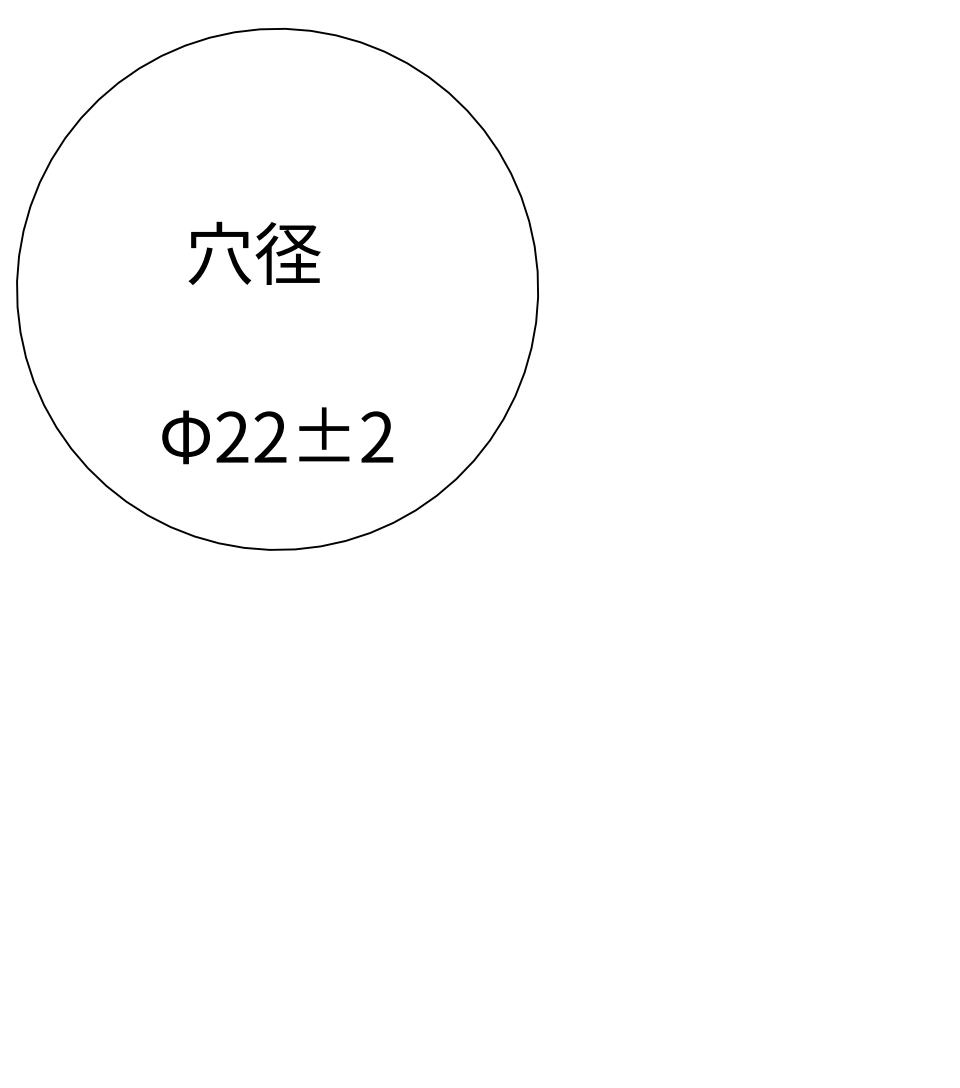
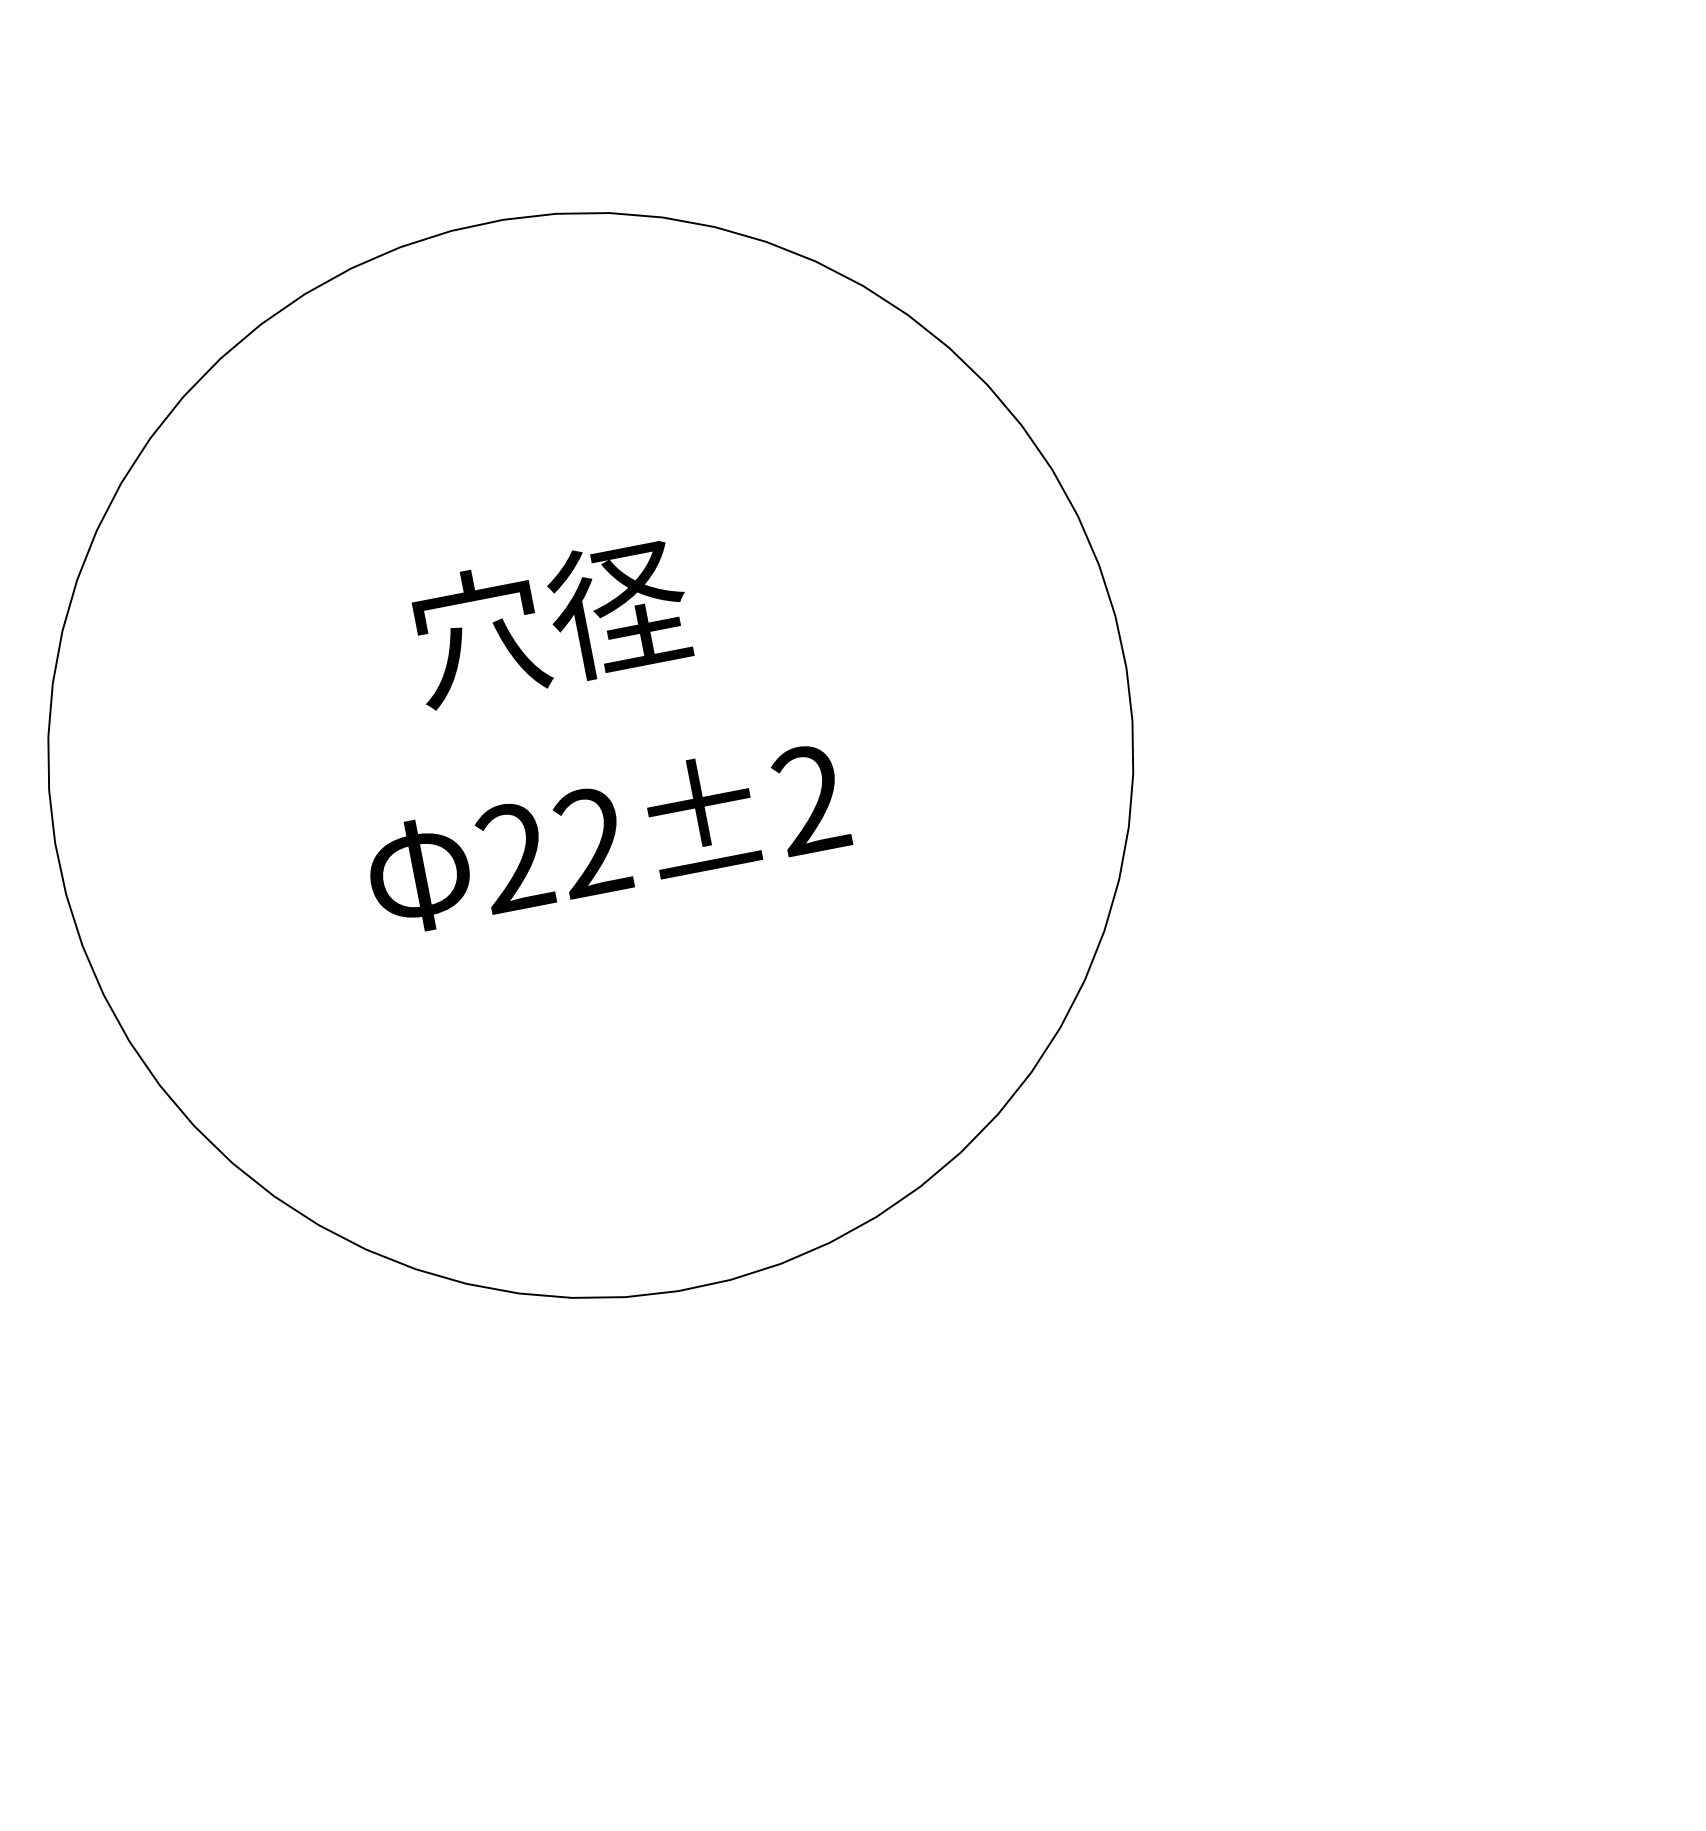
text: (254, 252) -> (549, 619), moved
text: (277, 435) -> (606, 835), moved

